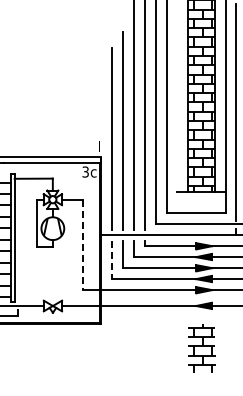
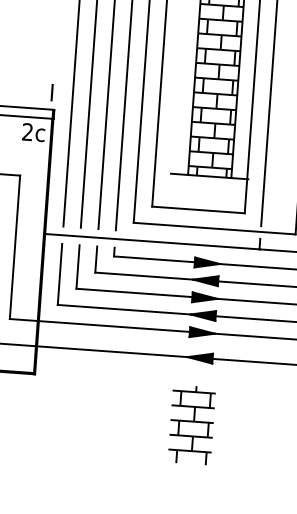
text: (85, 172) -> (27, 132), 3c -> 2c
line: (82, 245) -> (14, 248), dashed -> solid
line: (112, 260) -> (60, 275), dashed -> solid

